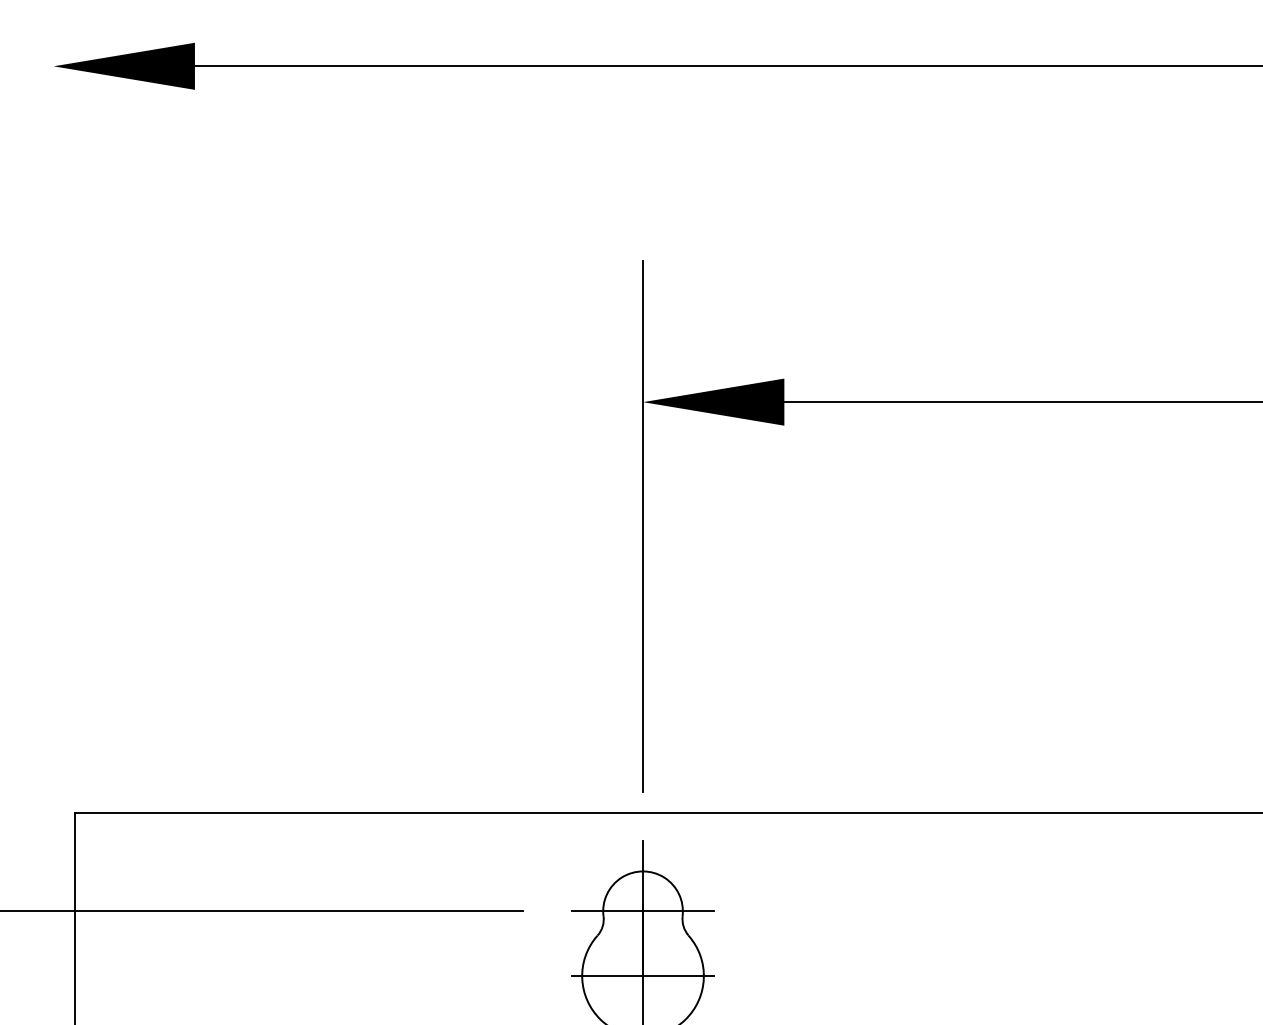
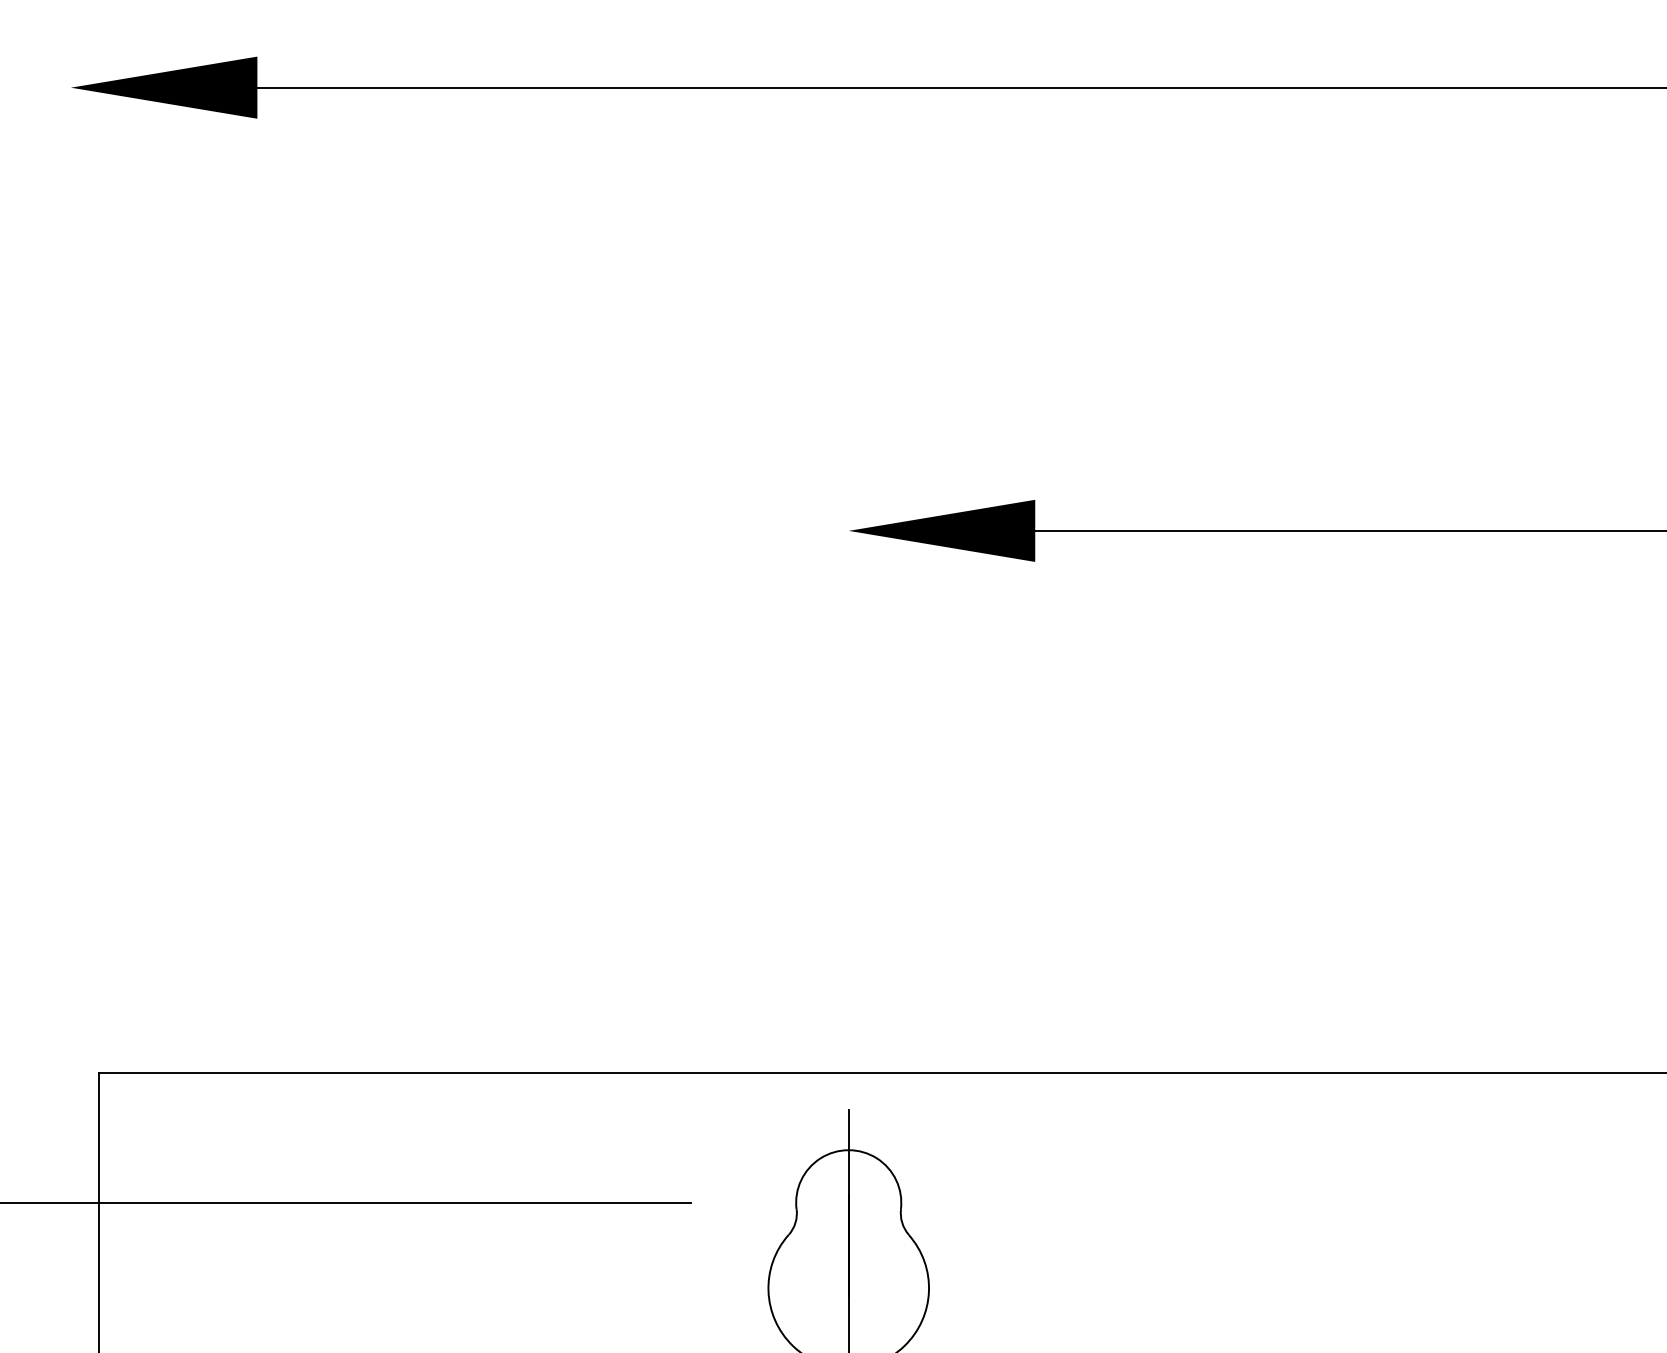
line: (643, 525) -> (849, 693), removed
line: (642, 911) -> (848, 1203), removed
line: (642, 976) -> (848, 1288), removed

